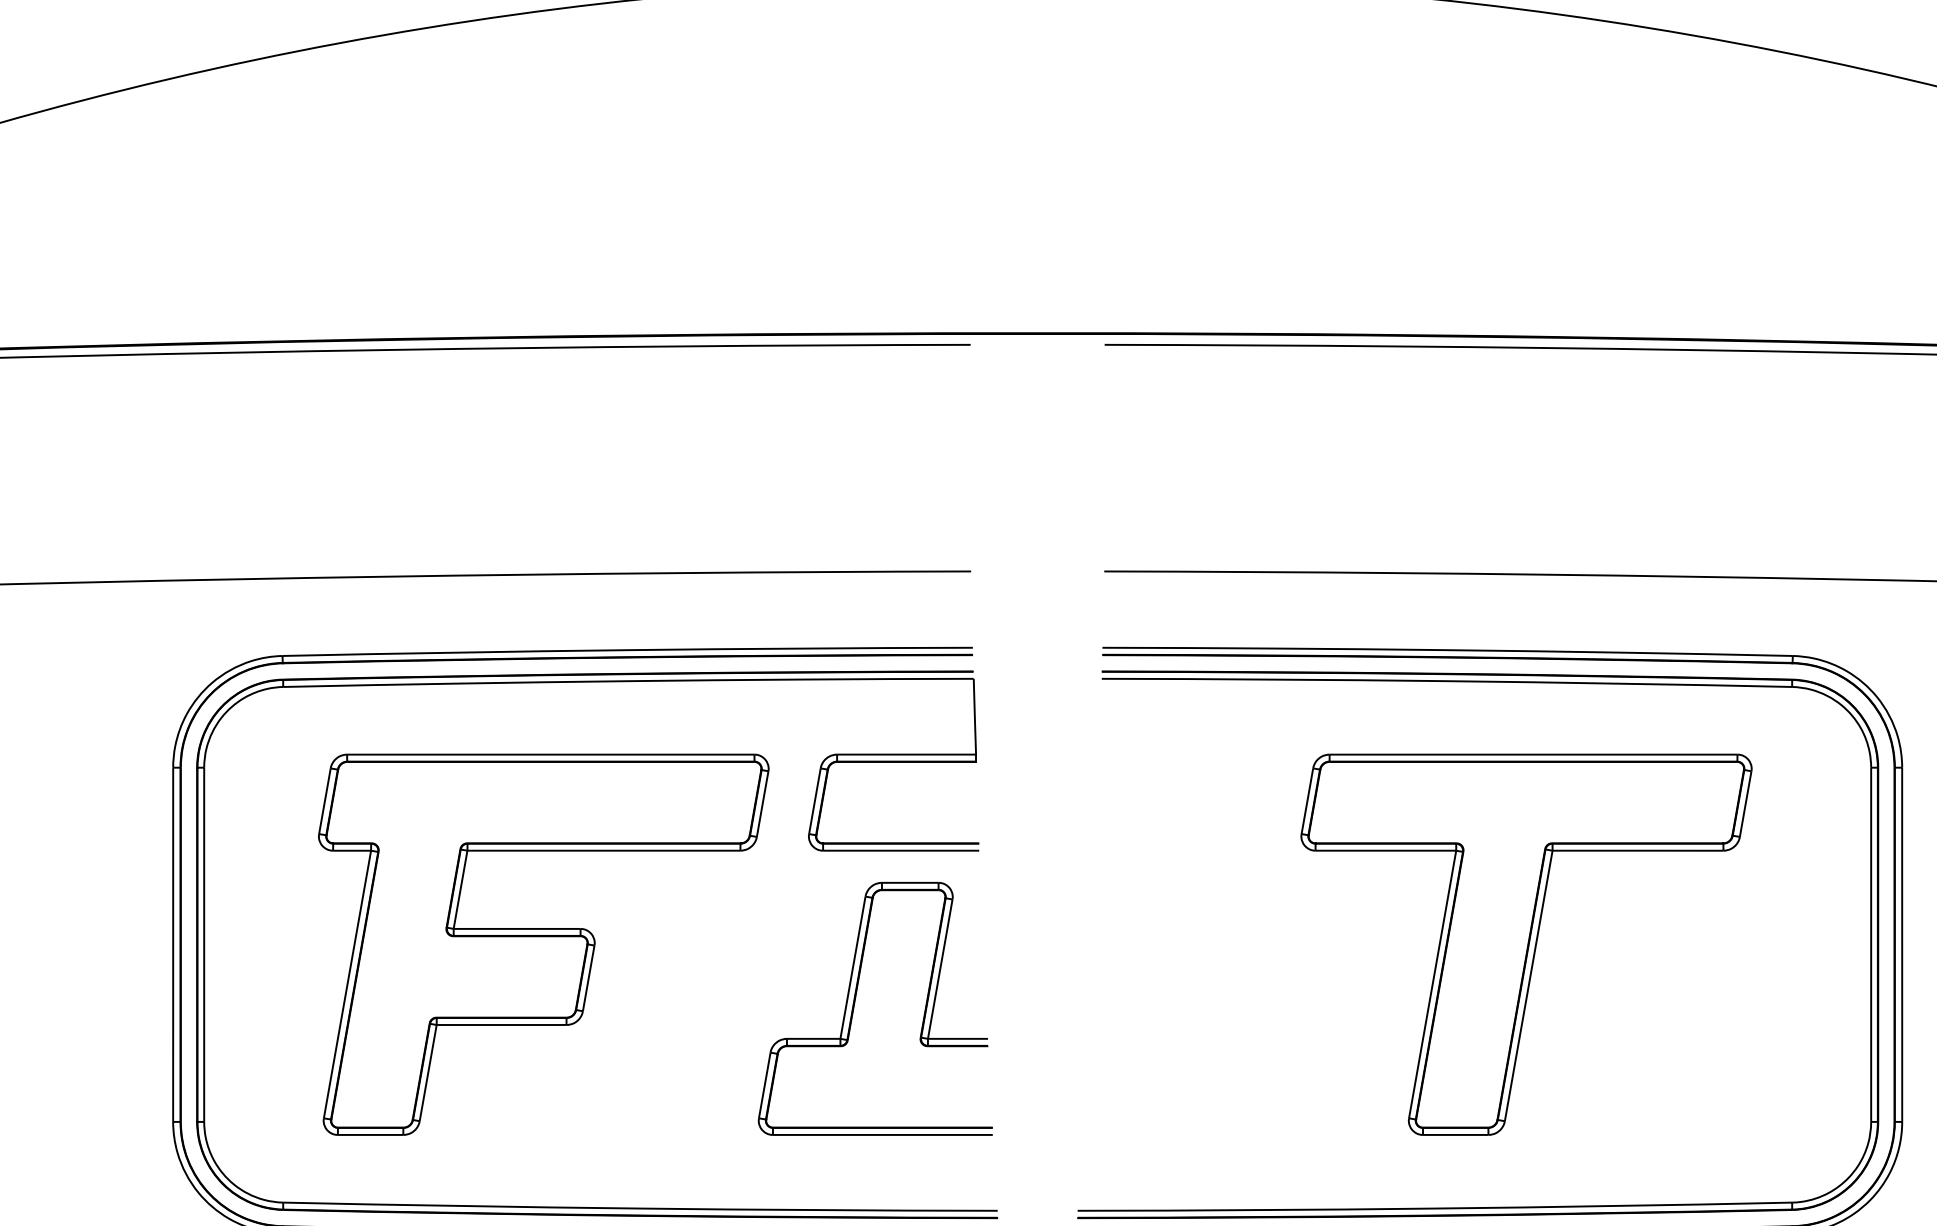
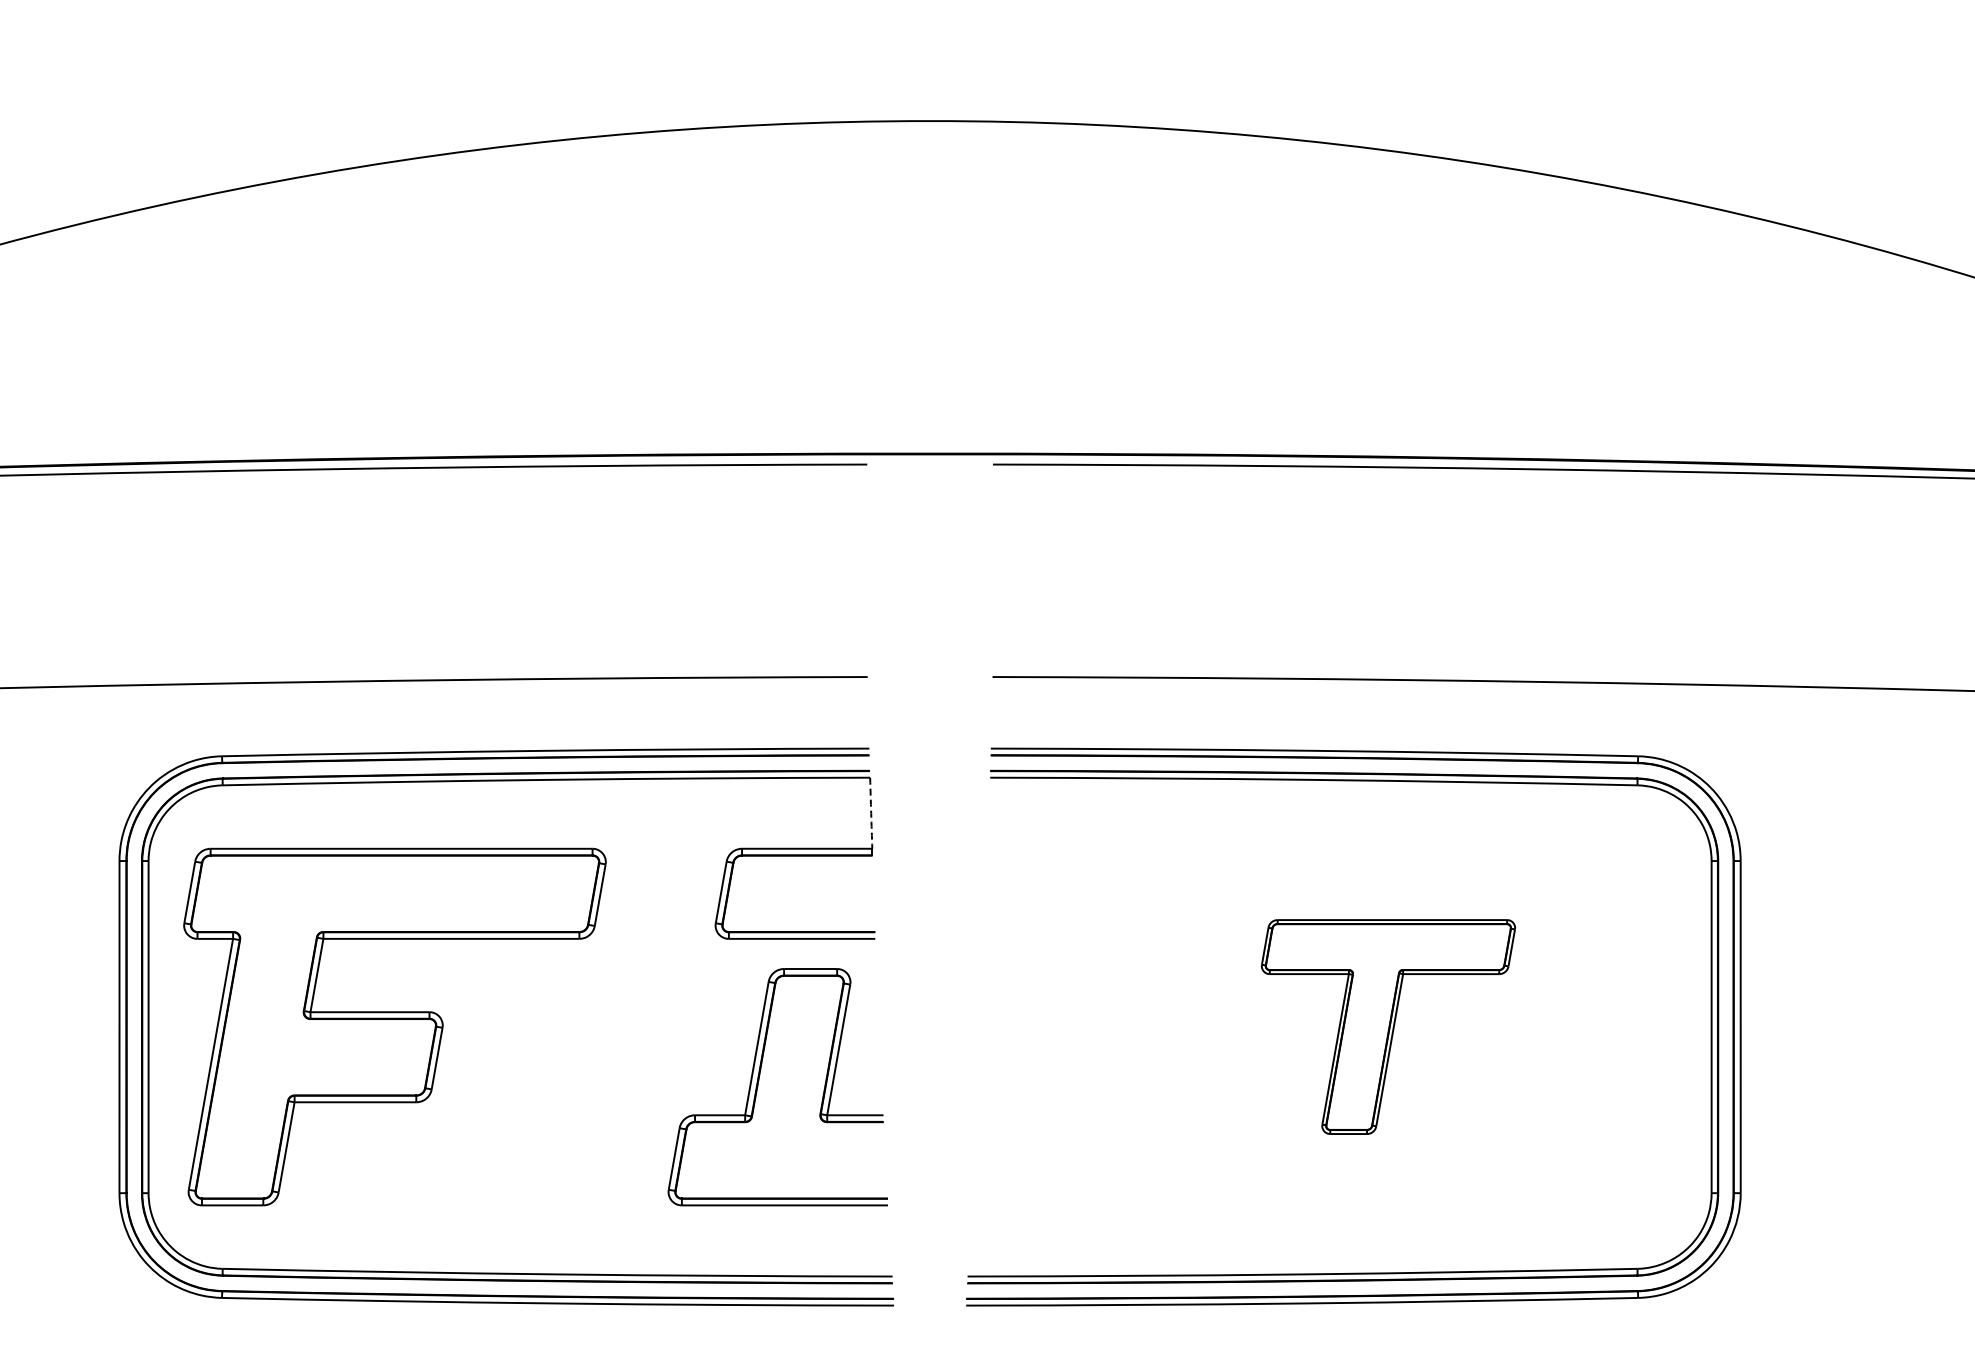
arc: (975, 716) -> (871, 813), solid -> dashed
part: (543, 944) -> (394, 1026), moved
part: (1526, 944) -> (1388, 1026), size x0.6

